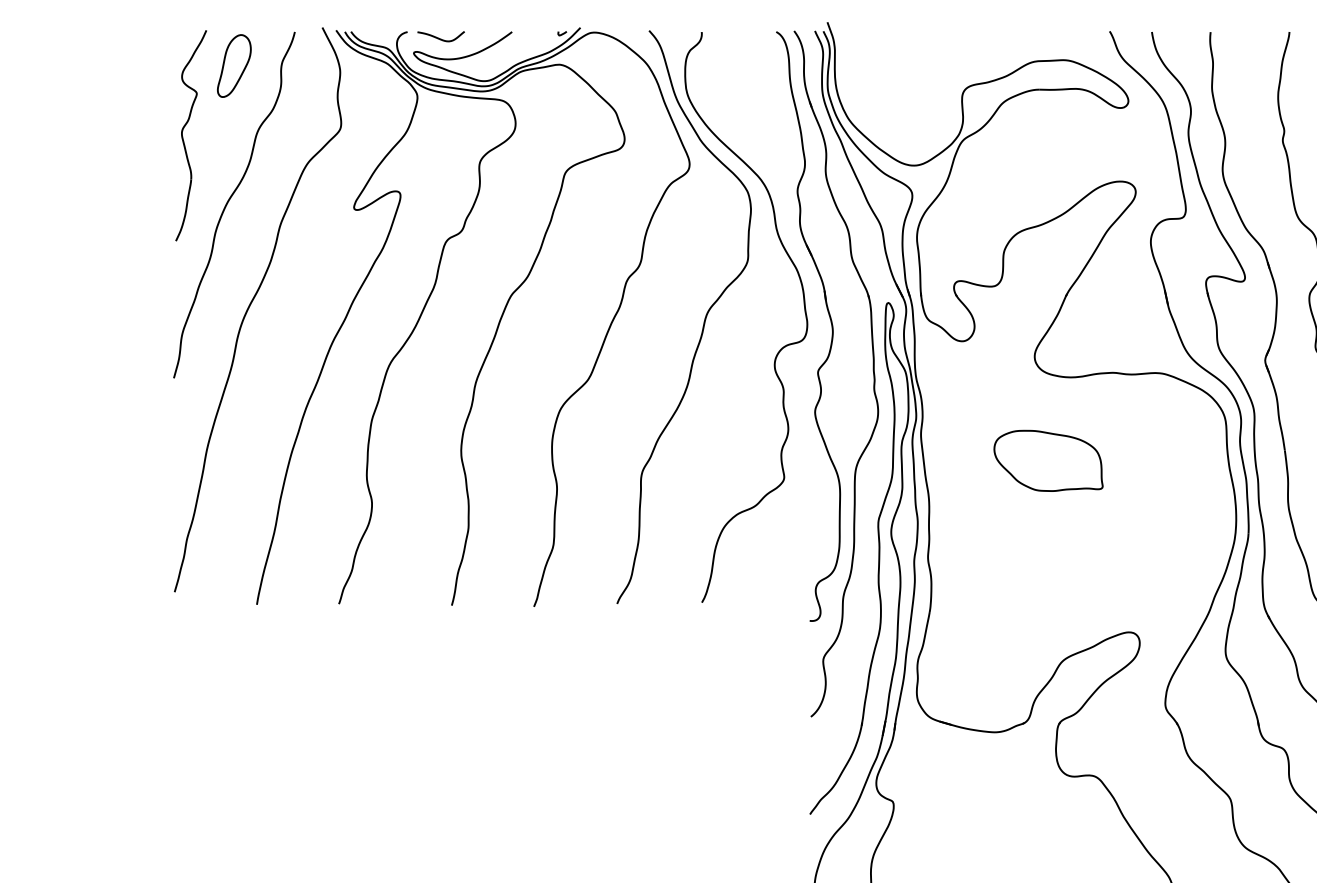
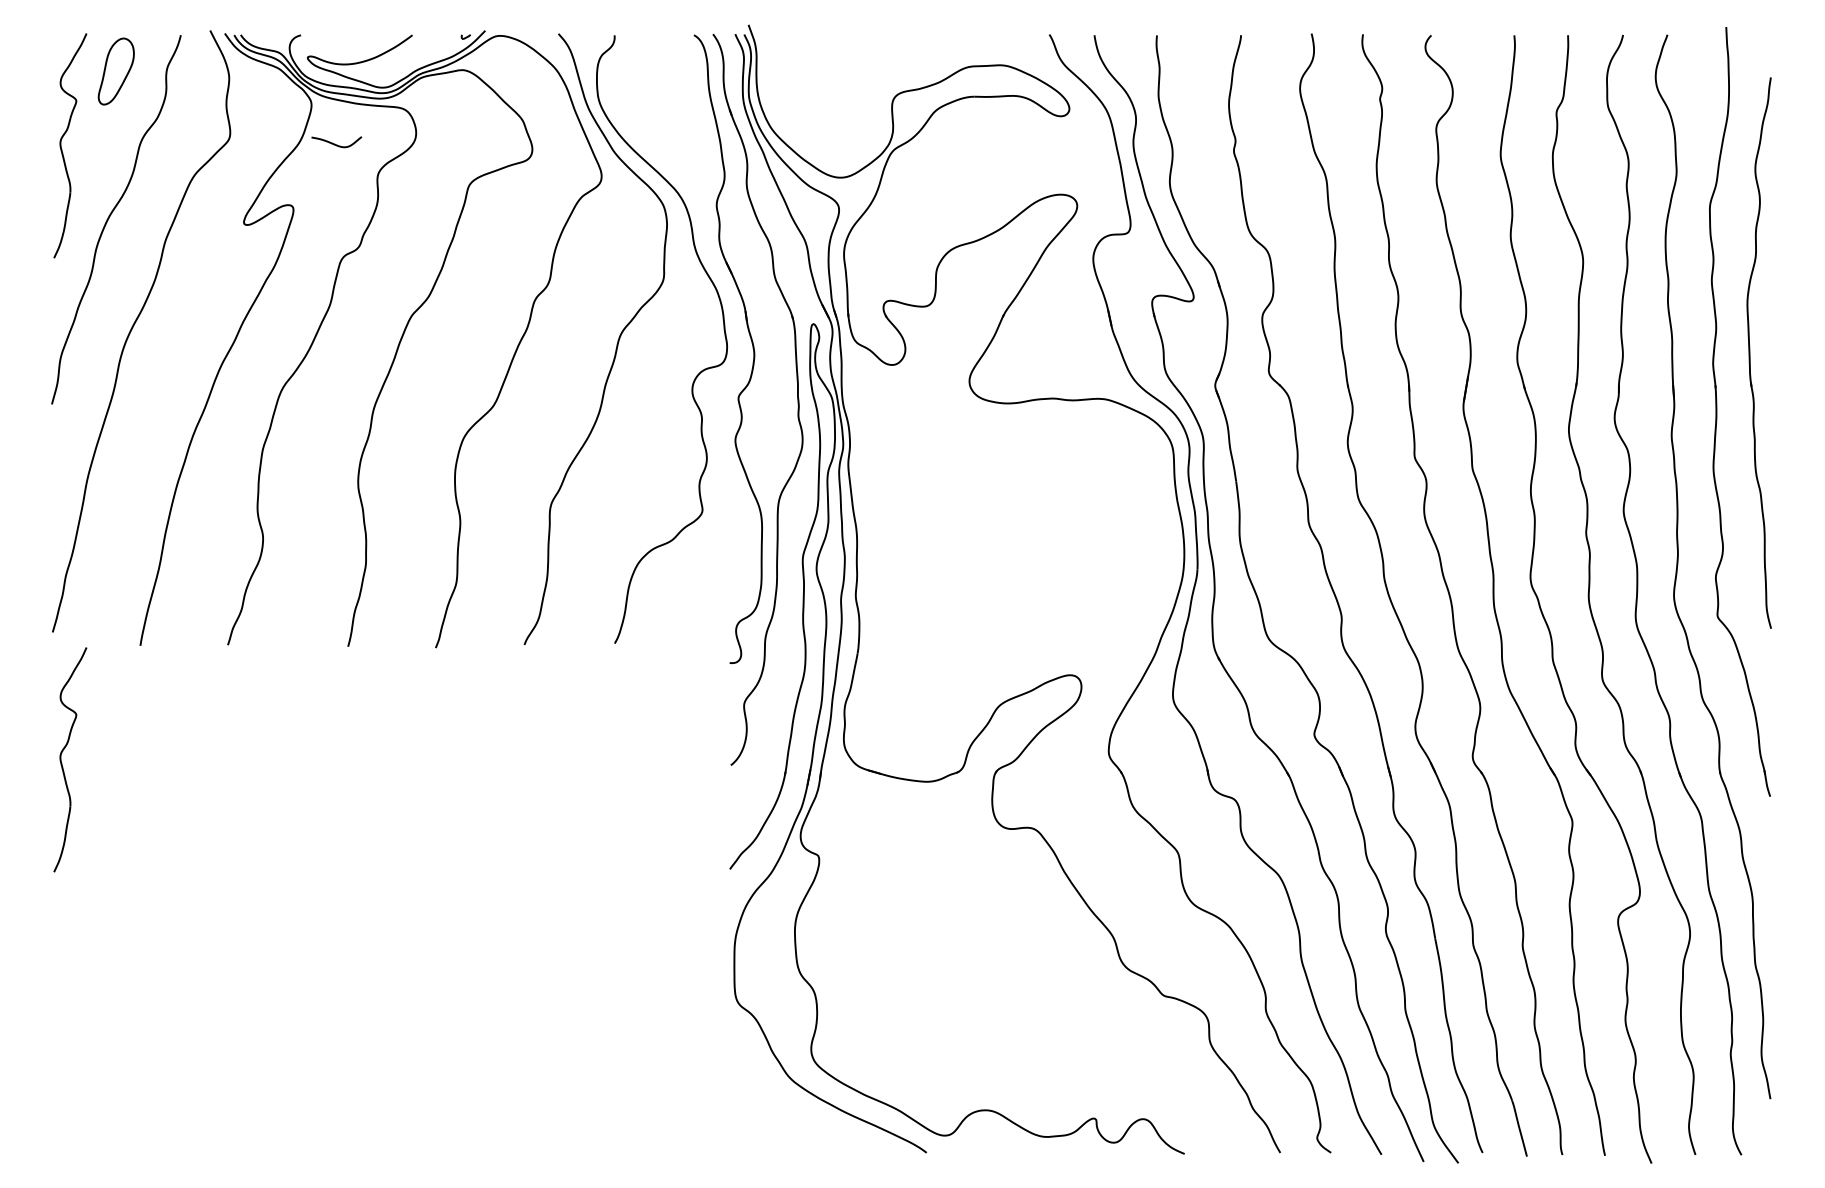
curve: (439, 37) -> (335, 143), moved
part: (1047, 460) -> (983, 492), removed
part: (183, 715) -> (62, 763), added

